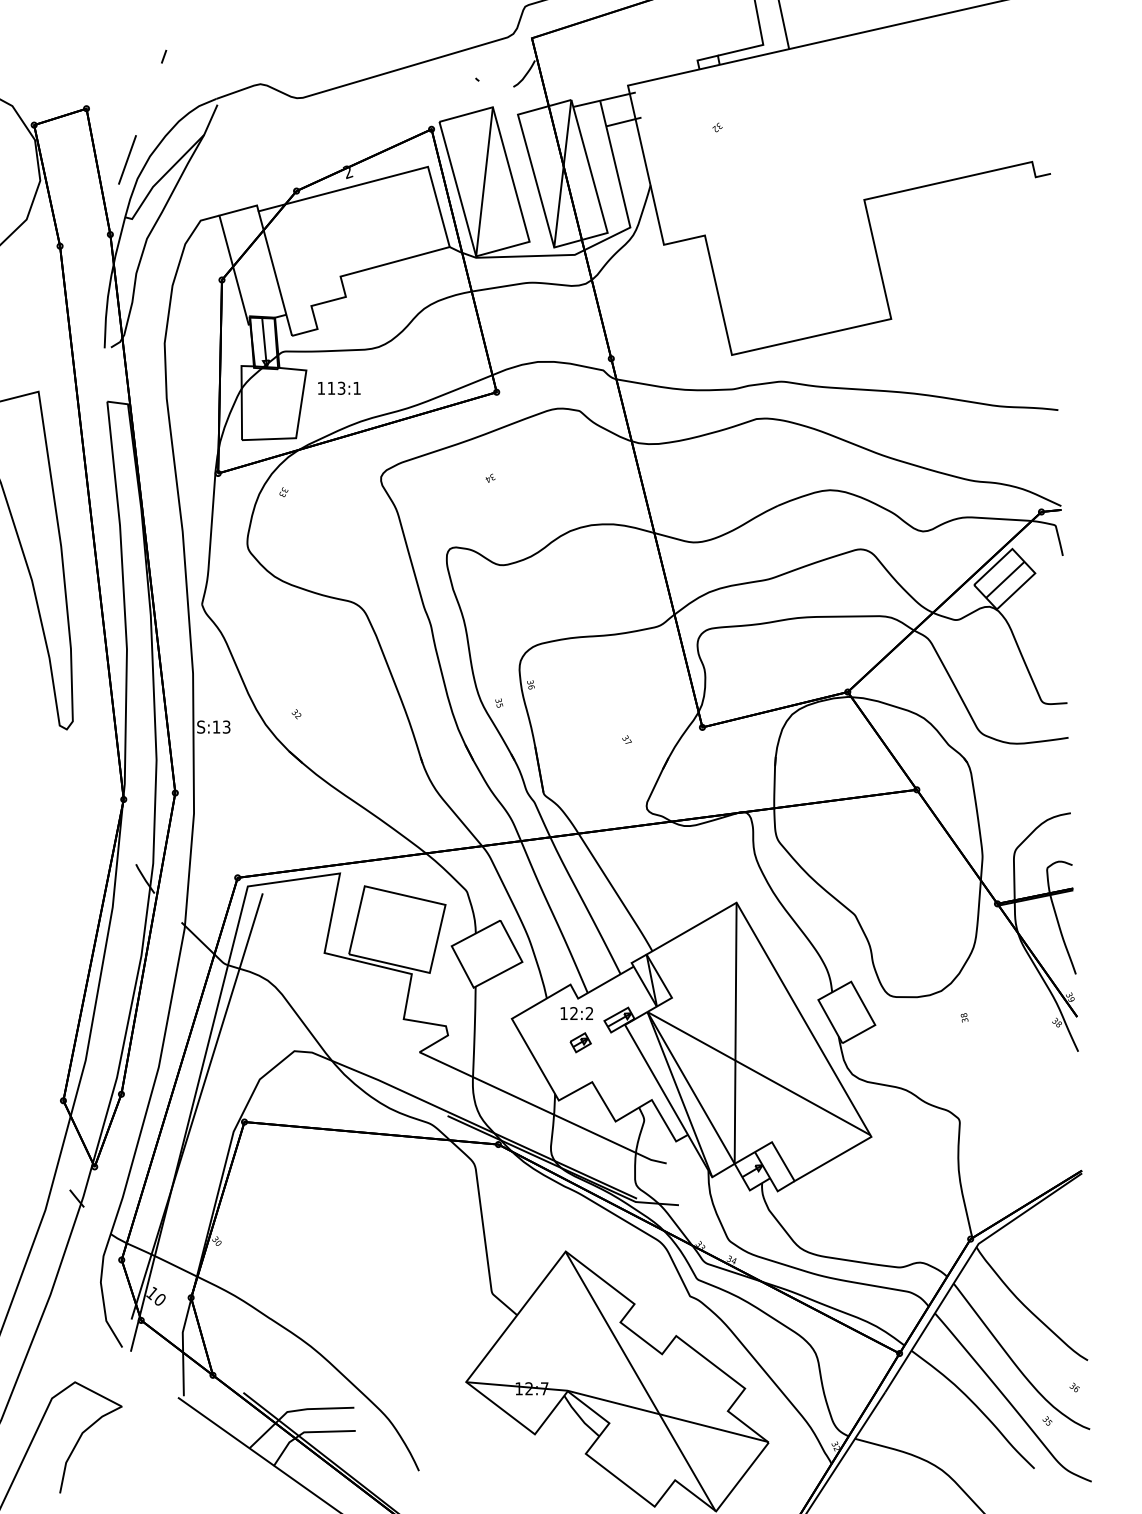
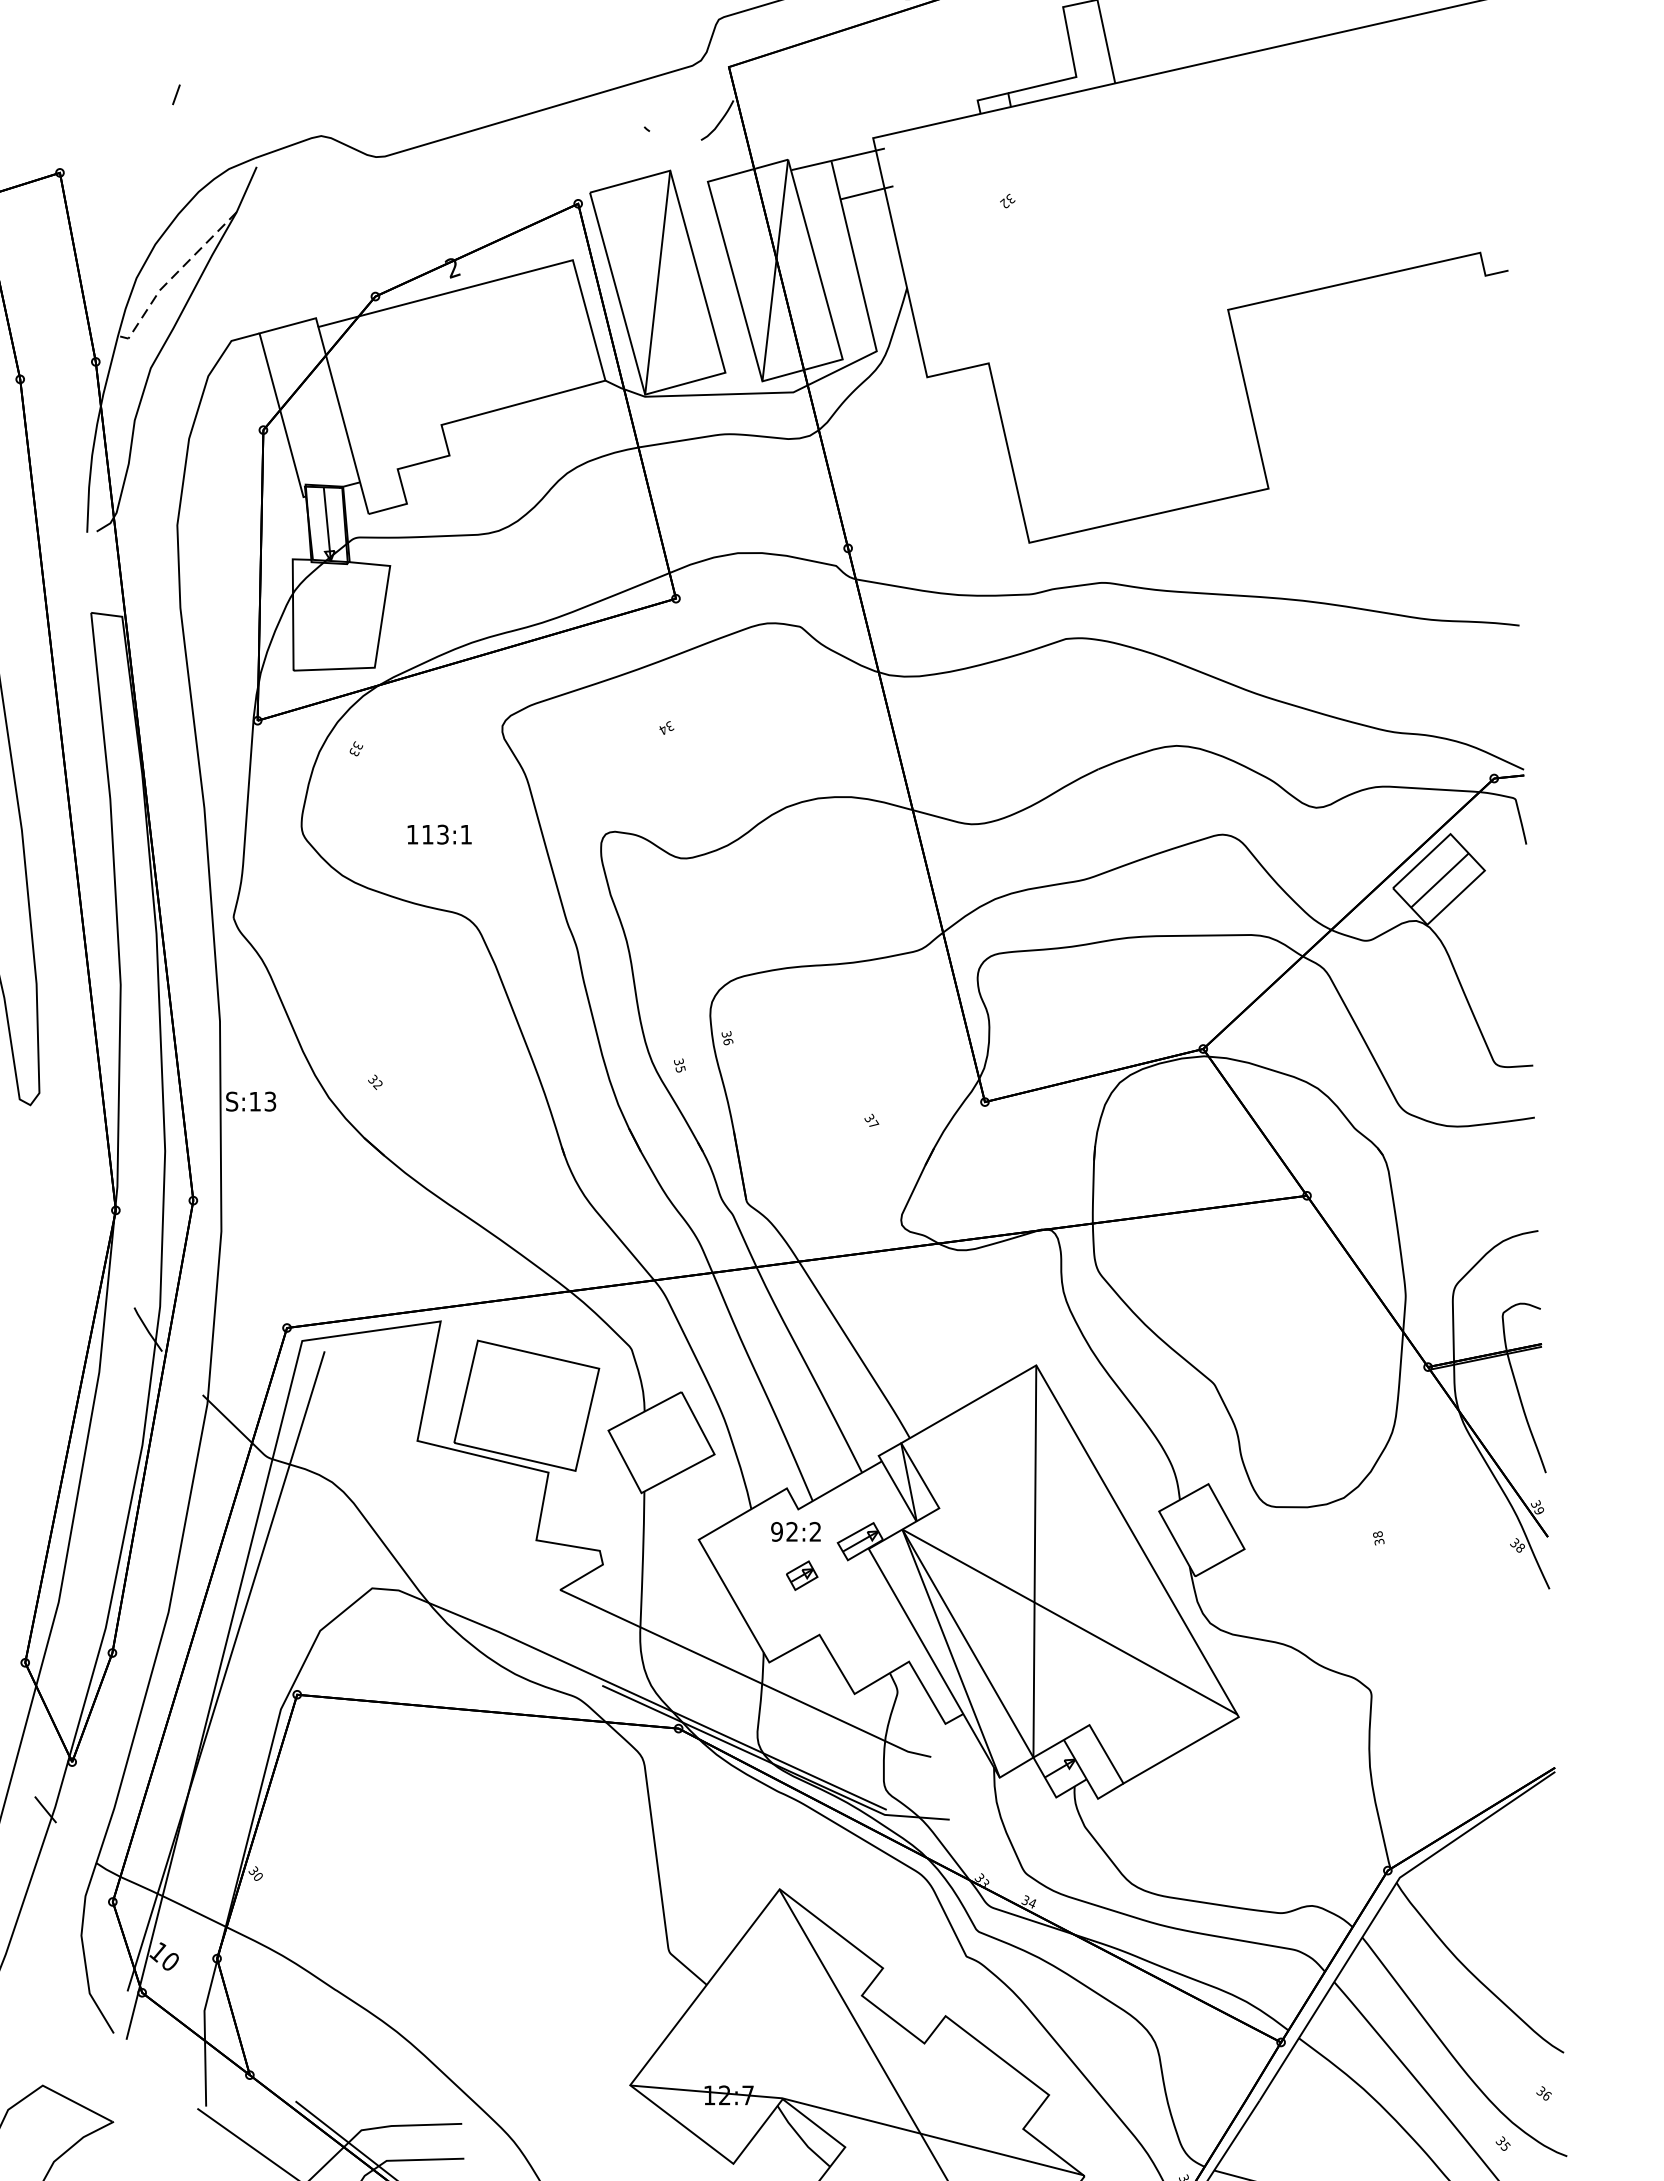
line: (127, 159) -> (121, 249), removed
line: (161, 178) -> (172, 277), solid -> dashed
text: (339, 387) -> (439, 833), moved
text: (563, 1013) -> (776, 1531), 12:2 -> 92:2

